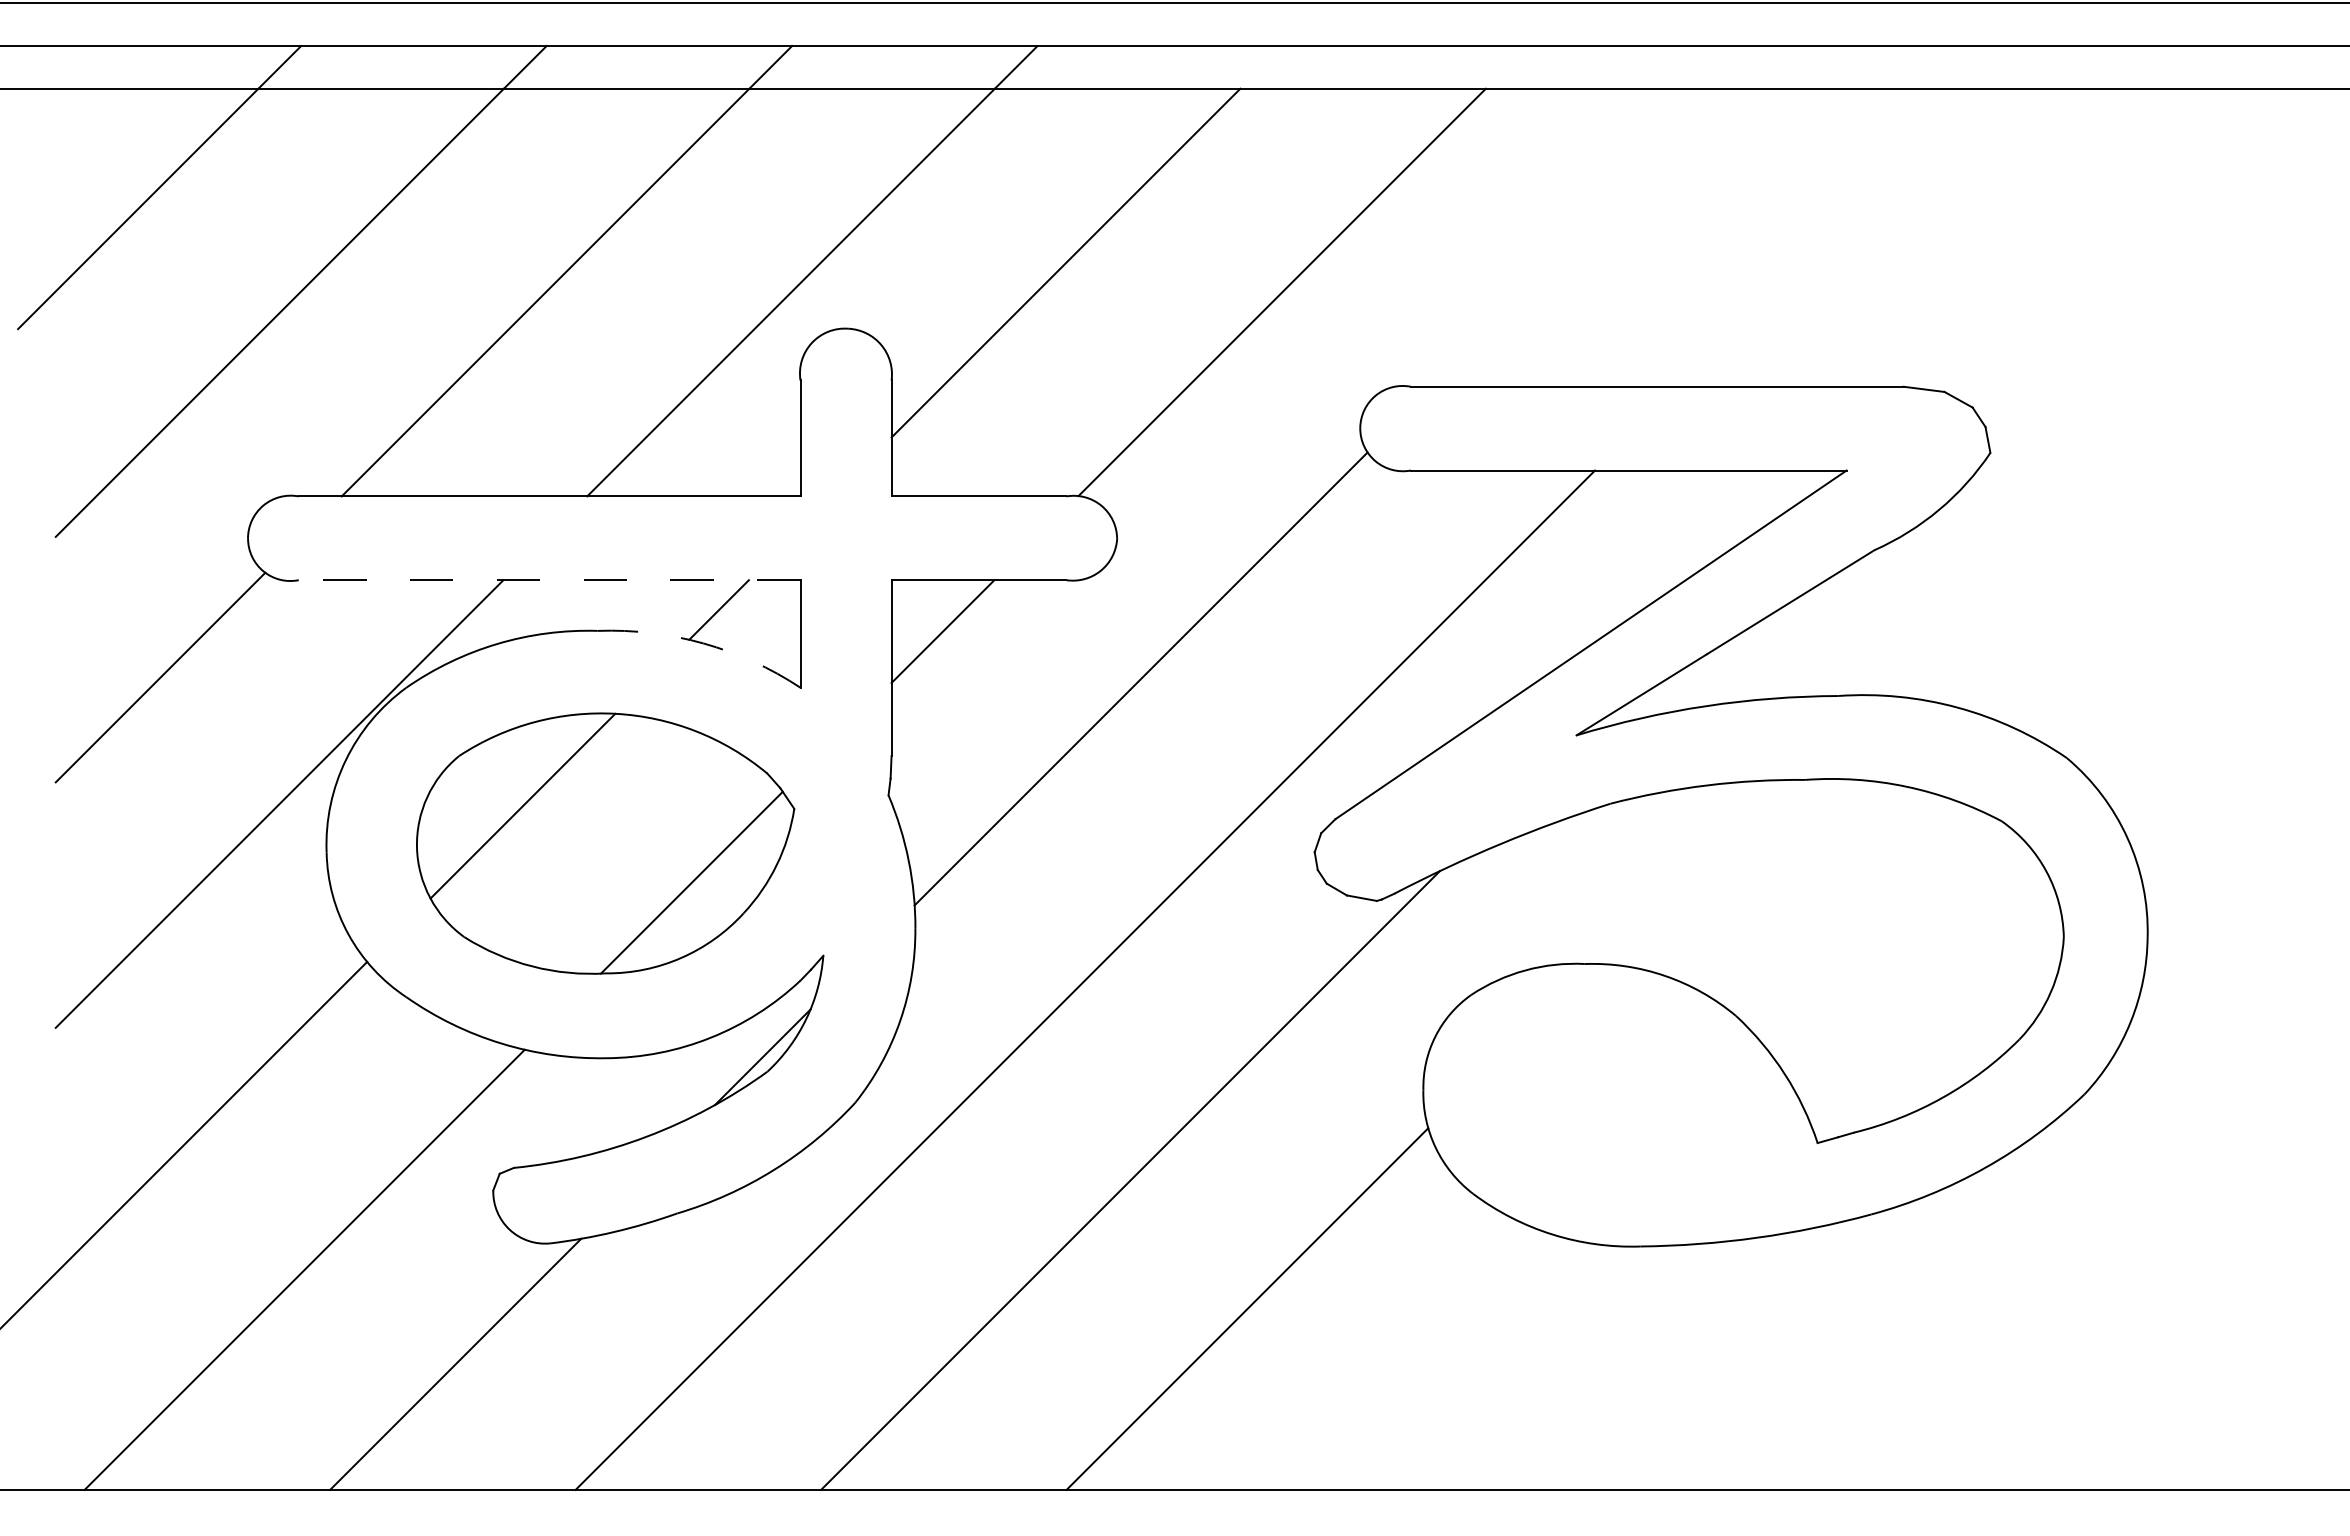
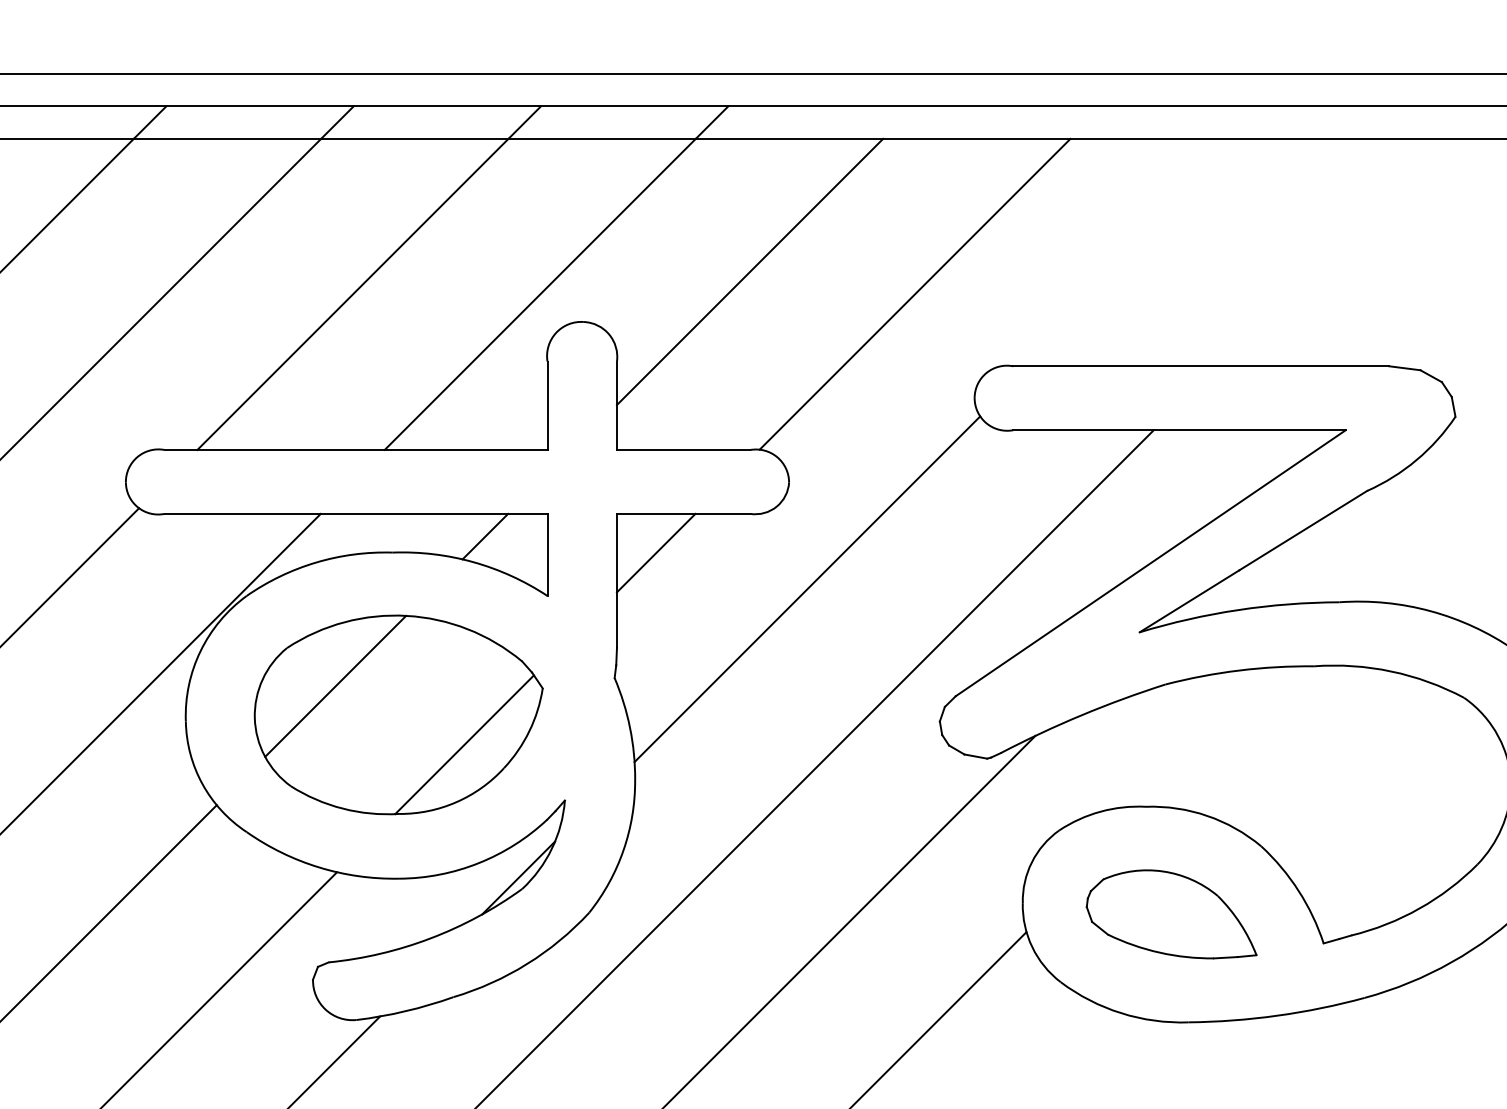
line: (549, 580) -> (355, 514), dashed -> solid
arc: (703, 643) -> (473, 562), dashed -> solid
part: (1618, 1104) -> (1171, 914), added

